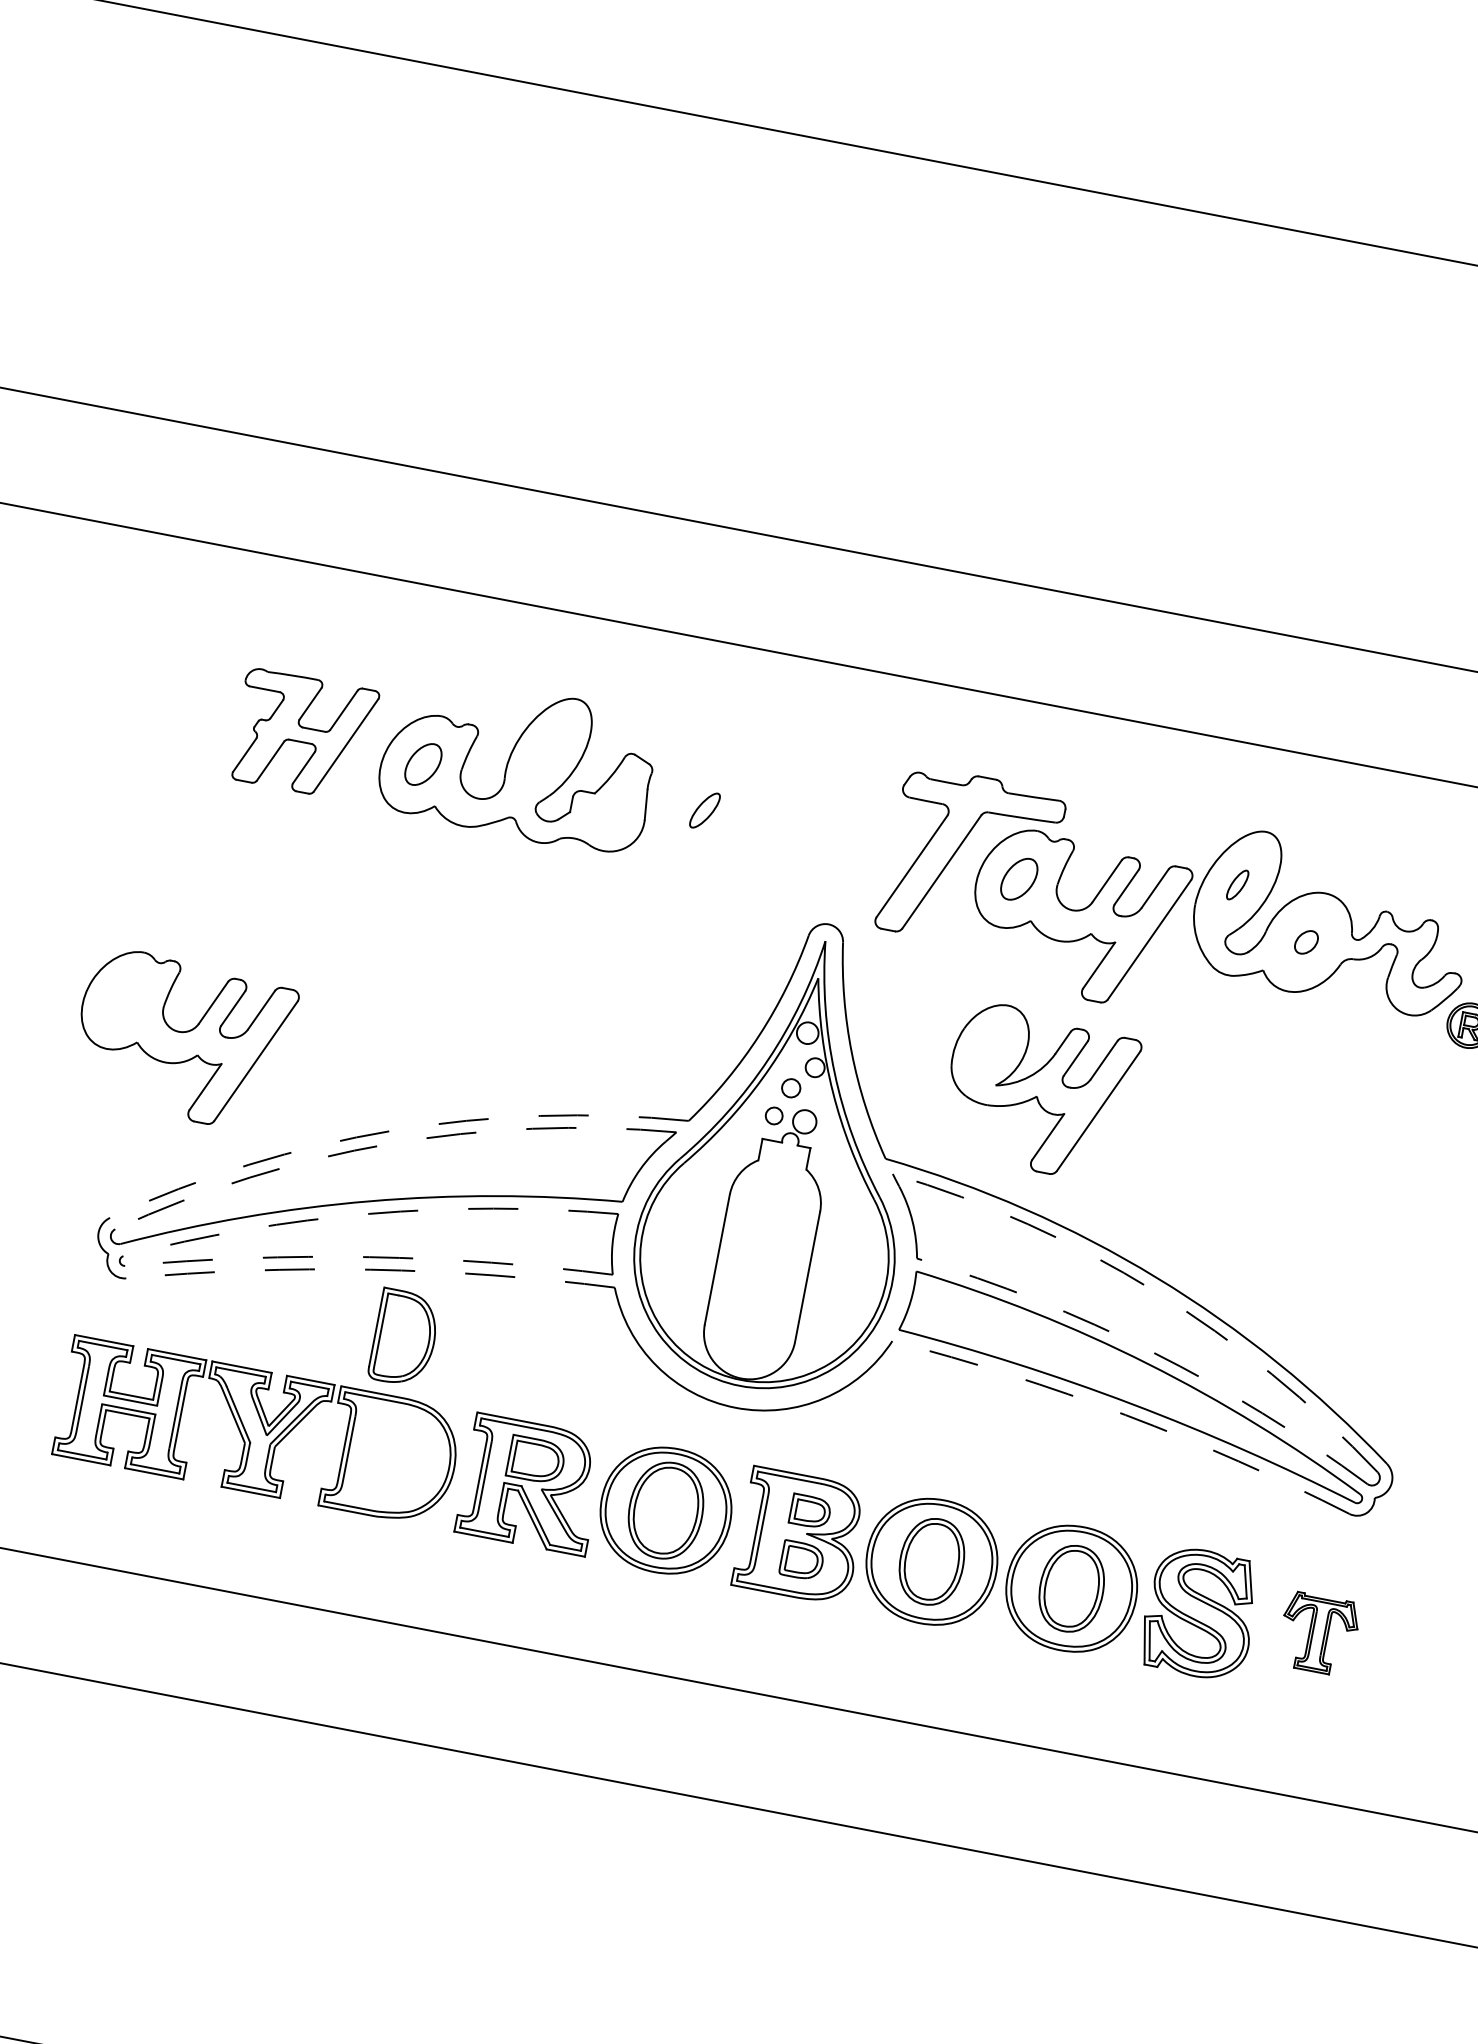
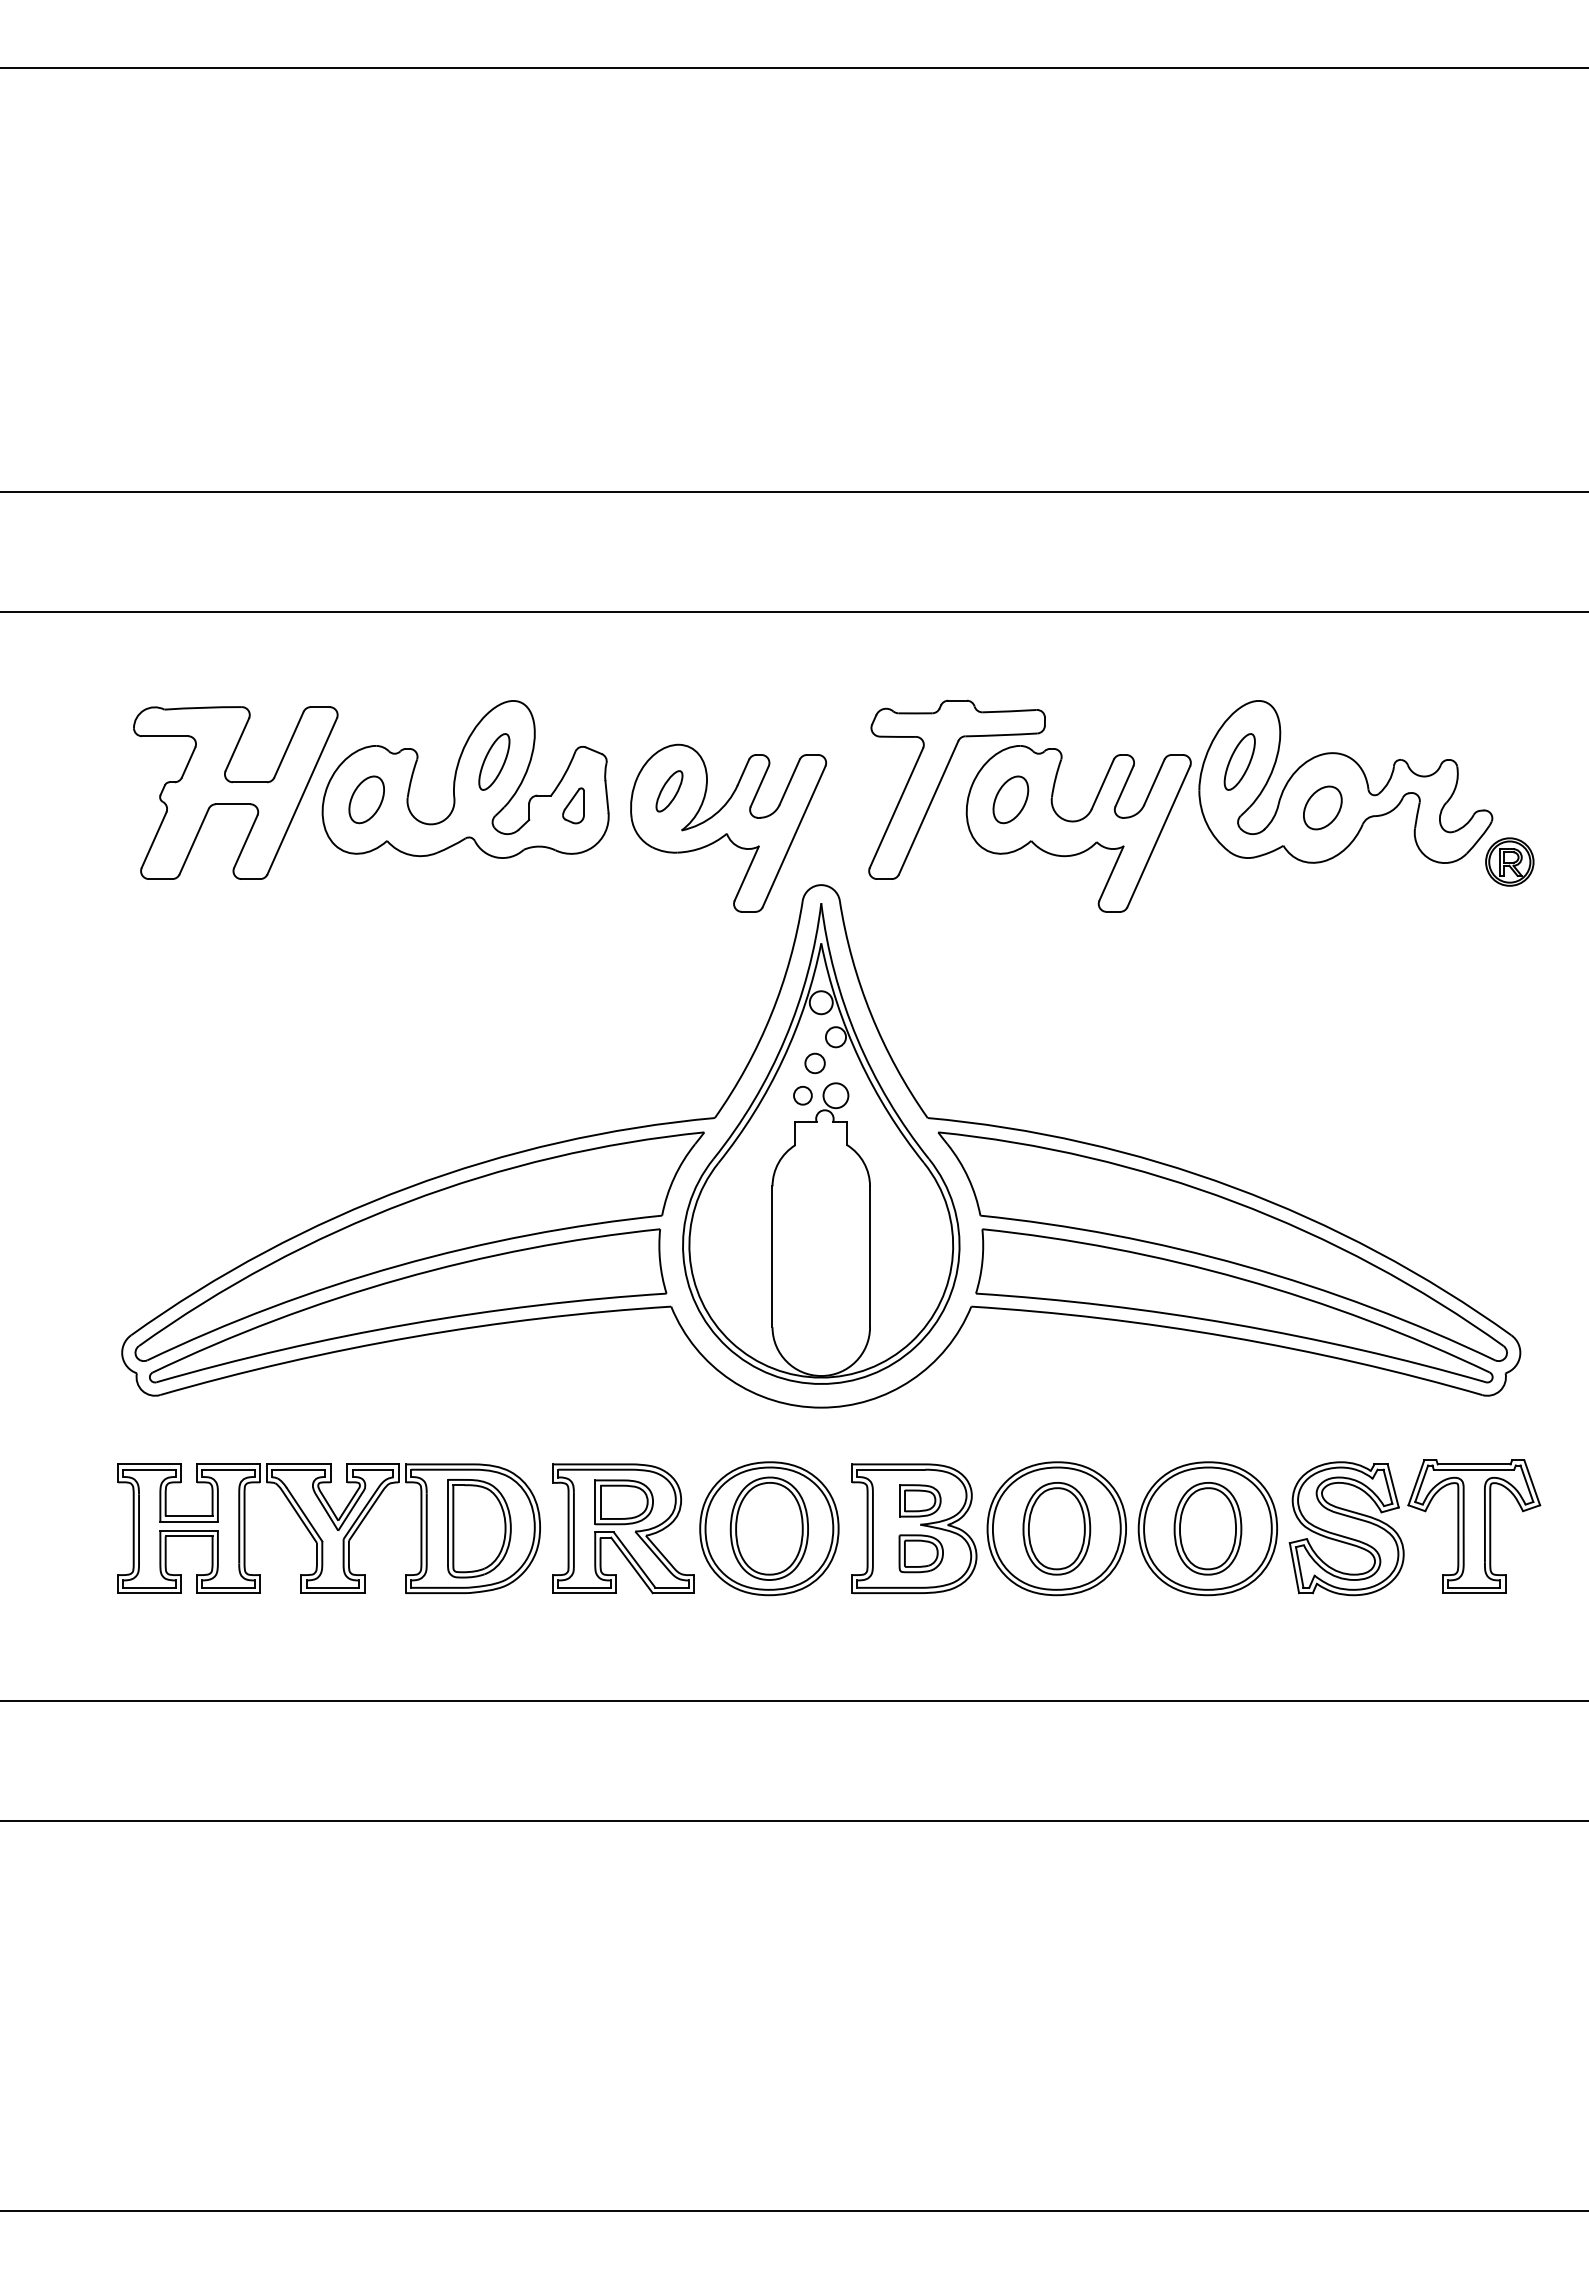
part: (303, 734) -> (235, 792), size x1.43
part: (548, 751) -> (494, 761), added
part: (613, 806) -> (573, 805), added
part: (1237, 884) -> (1239, 761), size x1.67
part: (1306, 941) -> (1322, 807), size x1.67
part: (183, 1039) -> (171, 1134), removed
part: (1039, 1091) -> (728, 827), moved
arc: (392, 1130) -> (408, 1187), dashed -> solid
arc: (389, 1144) -> (407, 1202), dashed -> solid
arc: (369, 1214) -> (400, 1279), dashed -> solid
arc: (369, 1257) -> (409, 1324), dashed -> solid
arc: (371, 1269) -> (413, 1336), dashed -> solid
arc: (1154, 1291) -> (1234, 1202), dashed -> solid
part: (404, 1338) -> (479, 1528), moved
arc: (1152, 1351) -> (1244, 1265), dashed -> solid
arc: (1125, 1414) -> (1229, 1336), dashed -> solid
part: (1318, 1634) -> (1474, 1526), size x1.67

